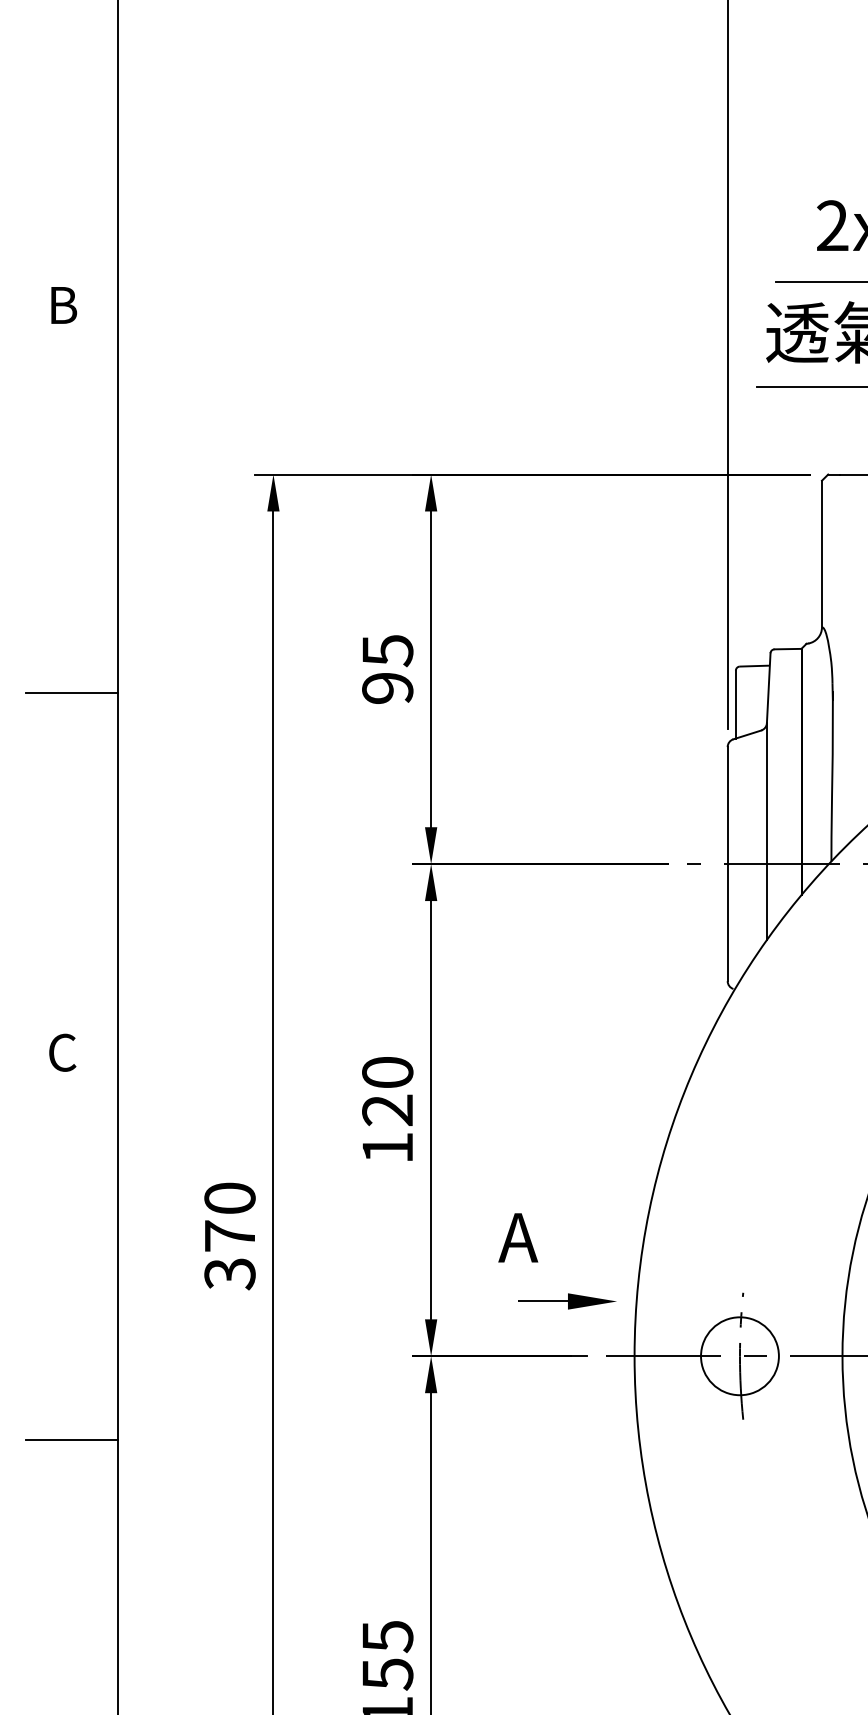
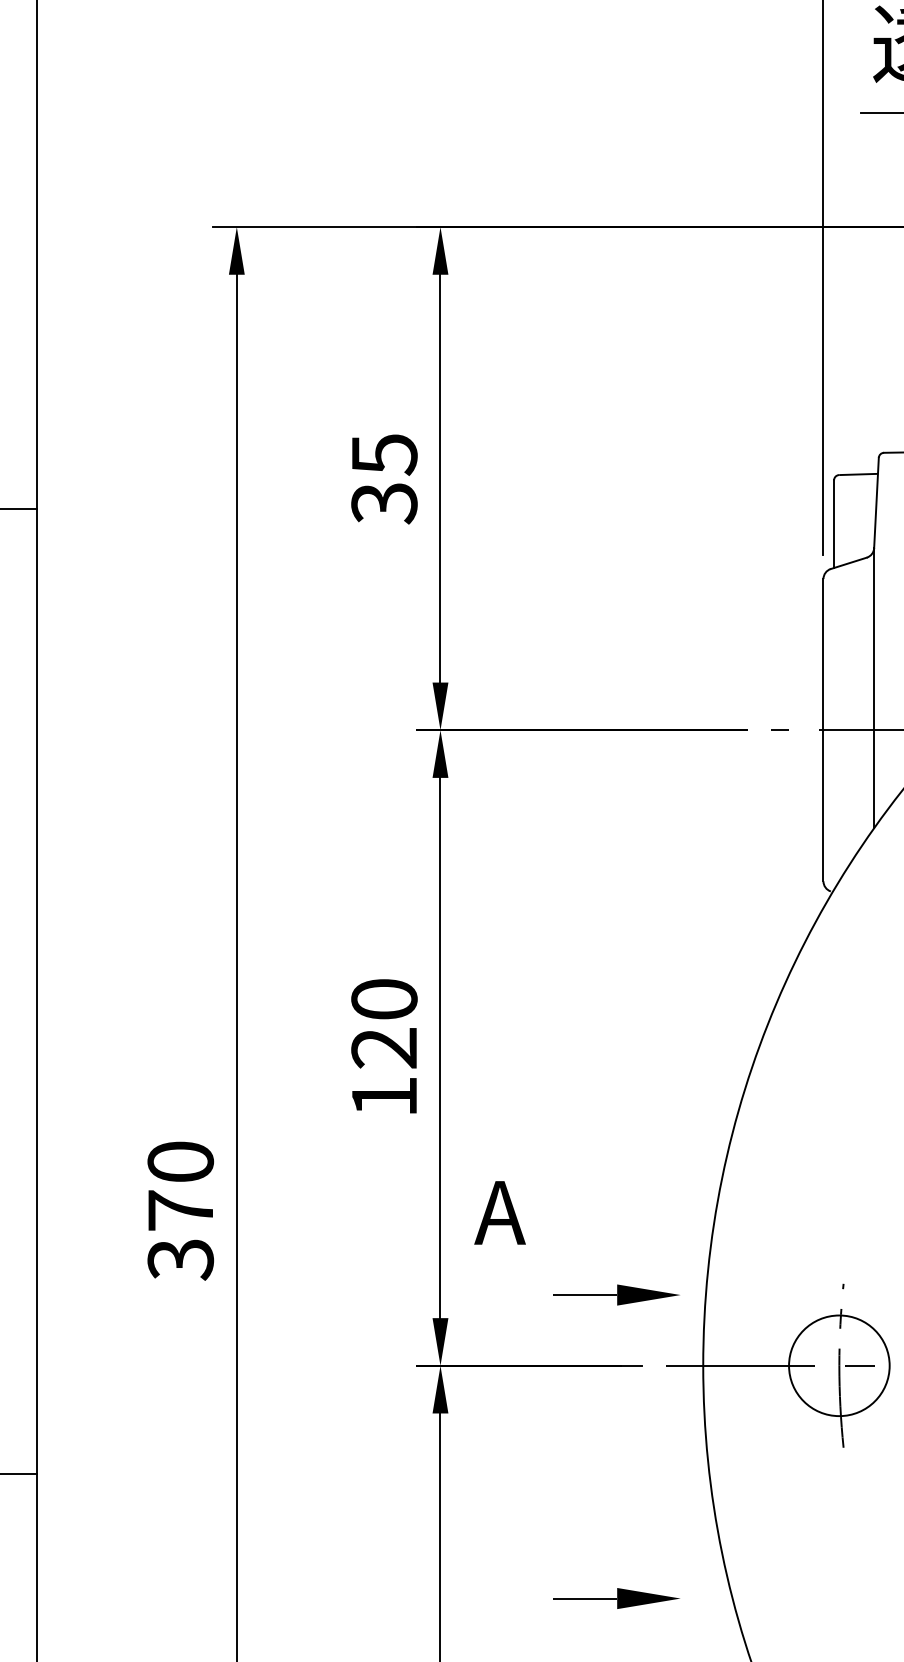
text: (387, 688) -> (384, 503), 95 -> 35
text: (518, 1237) -> (500, 1212), moved
part: (567, 1536) -> (616, 1598), added

